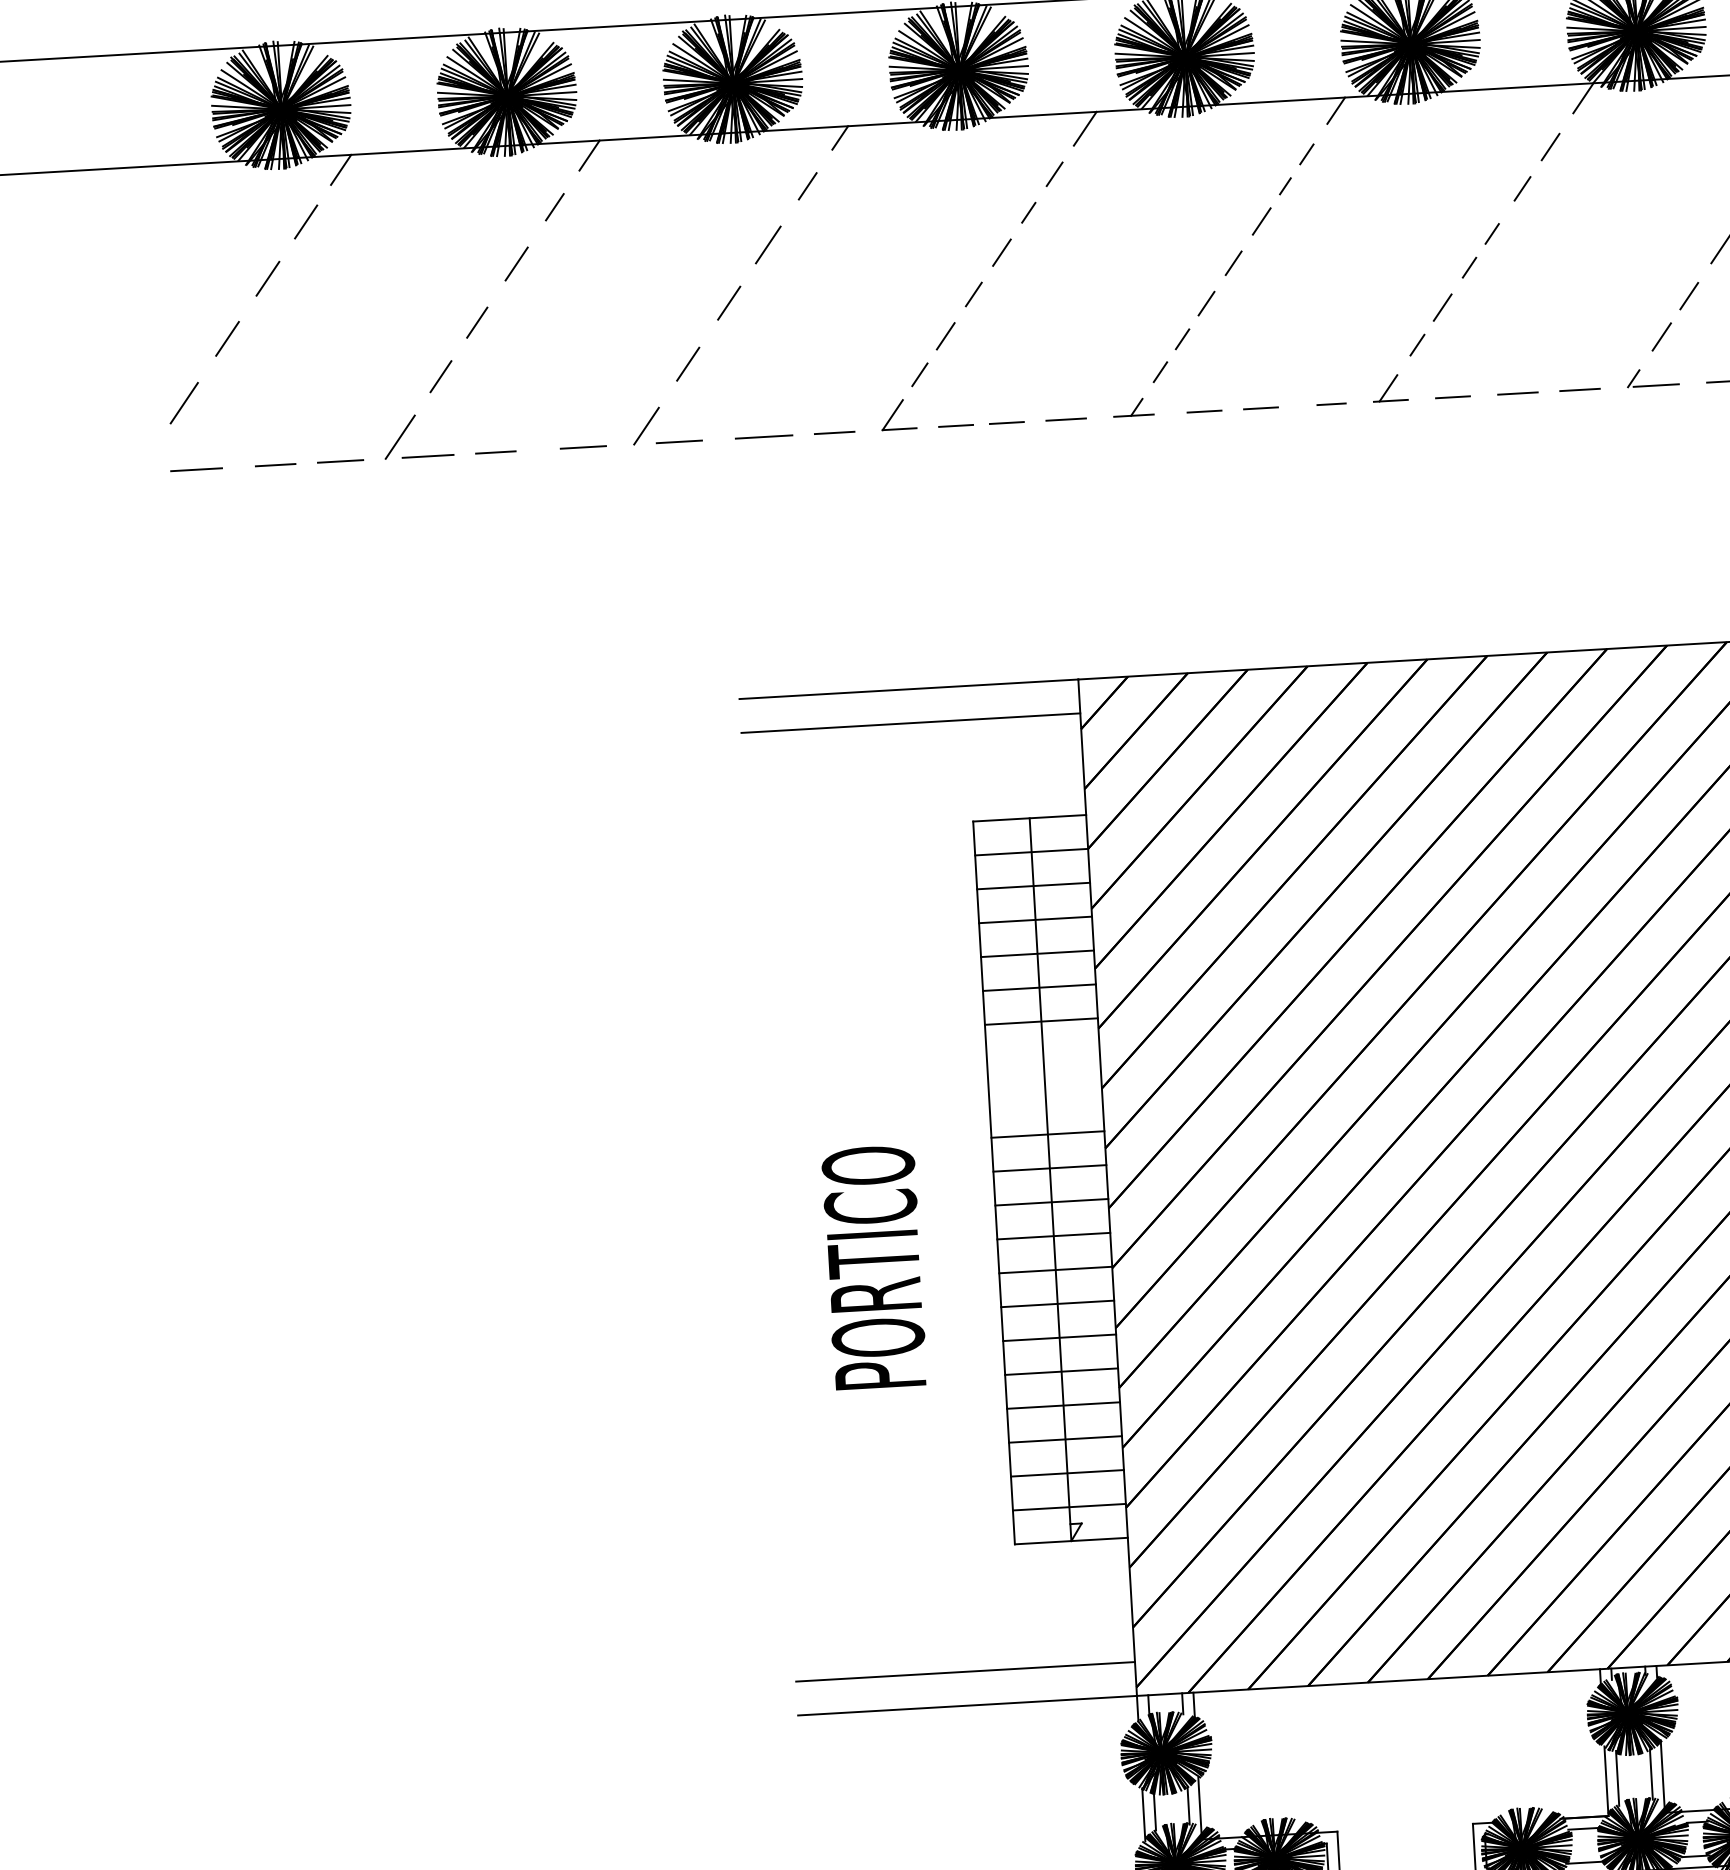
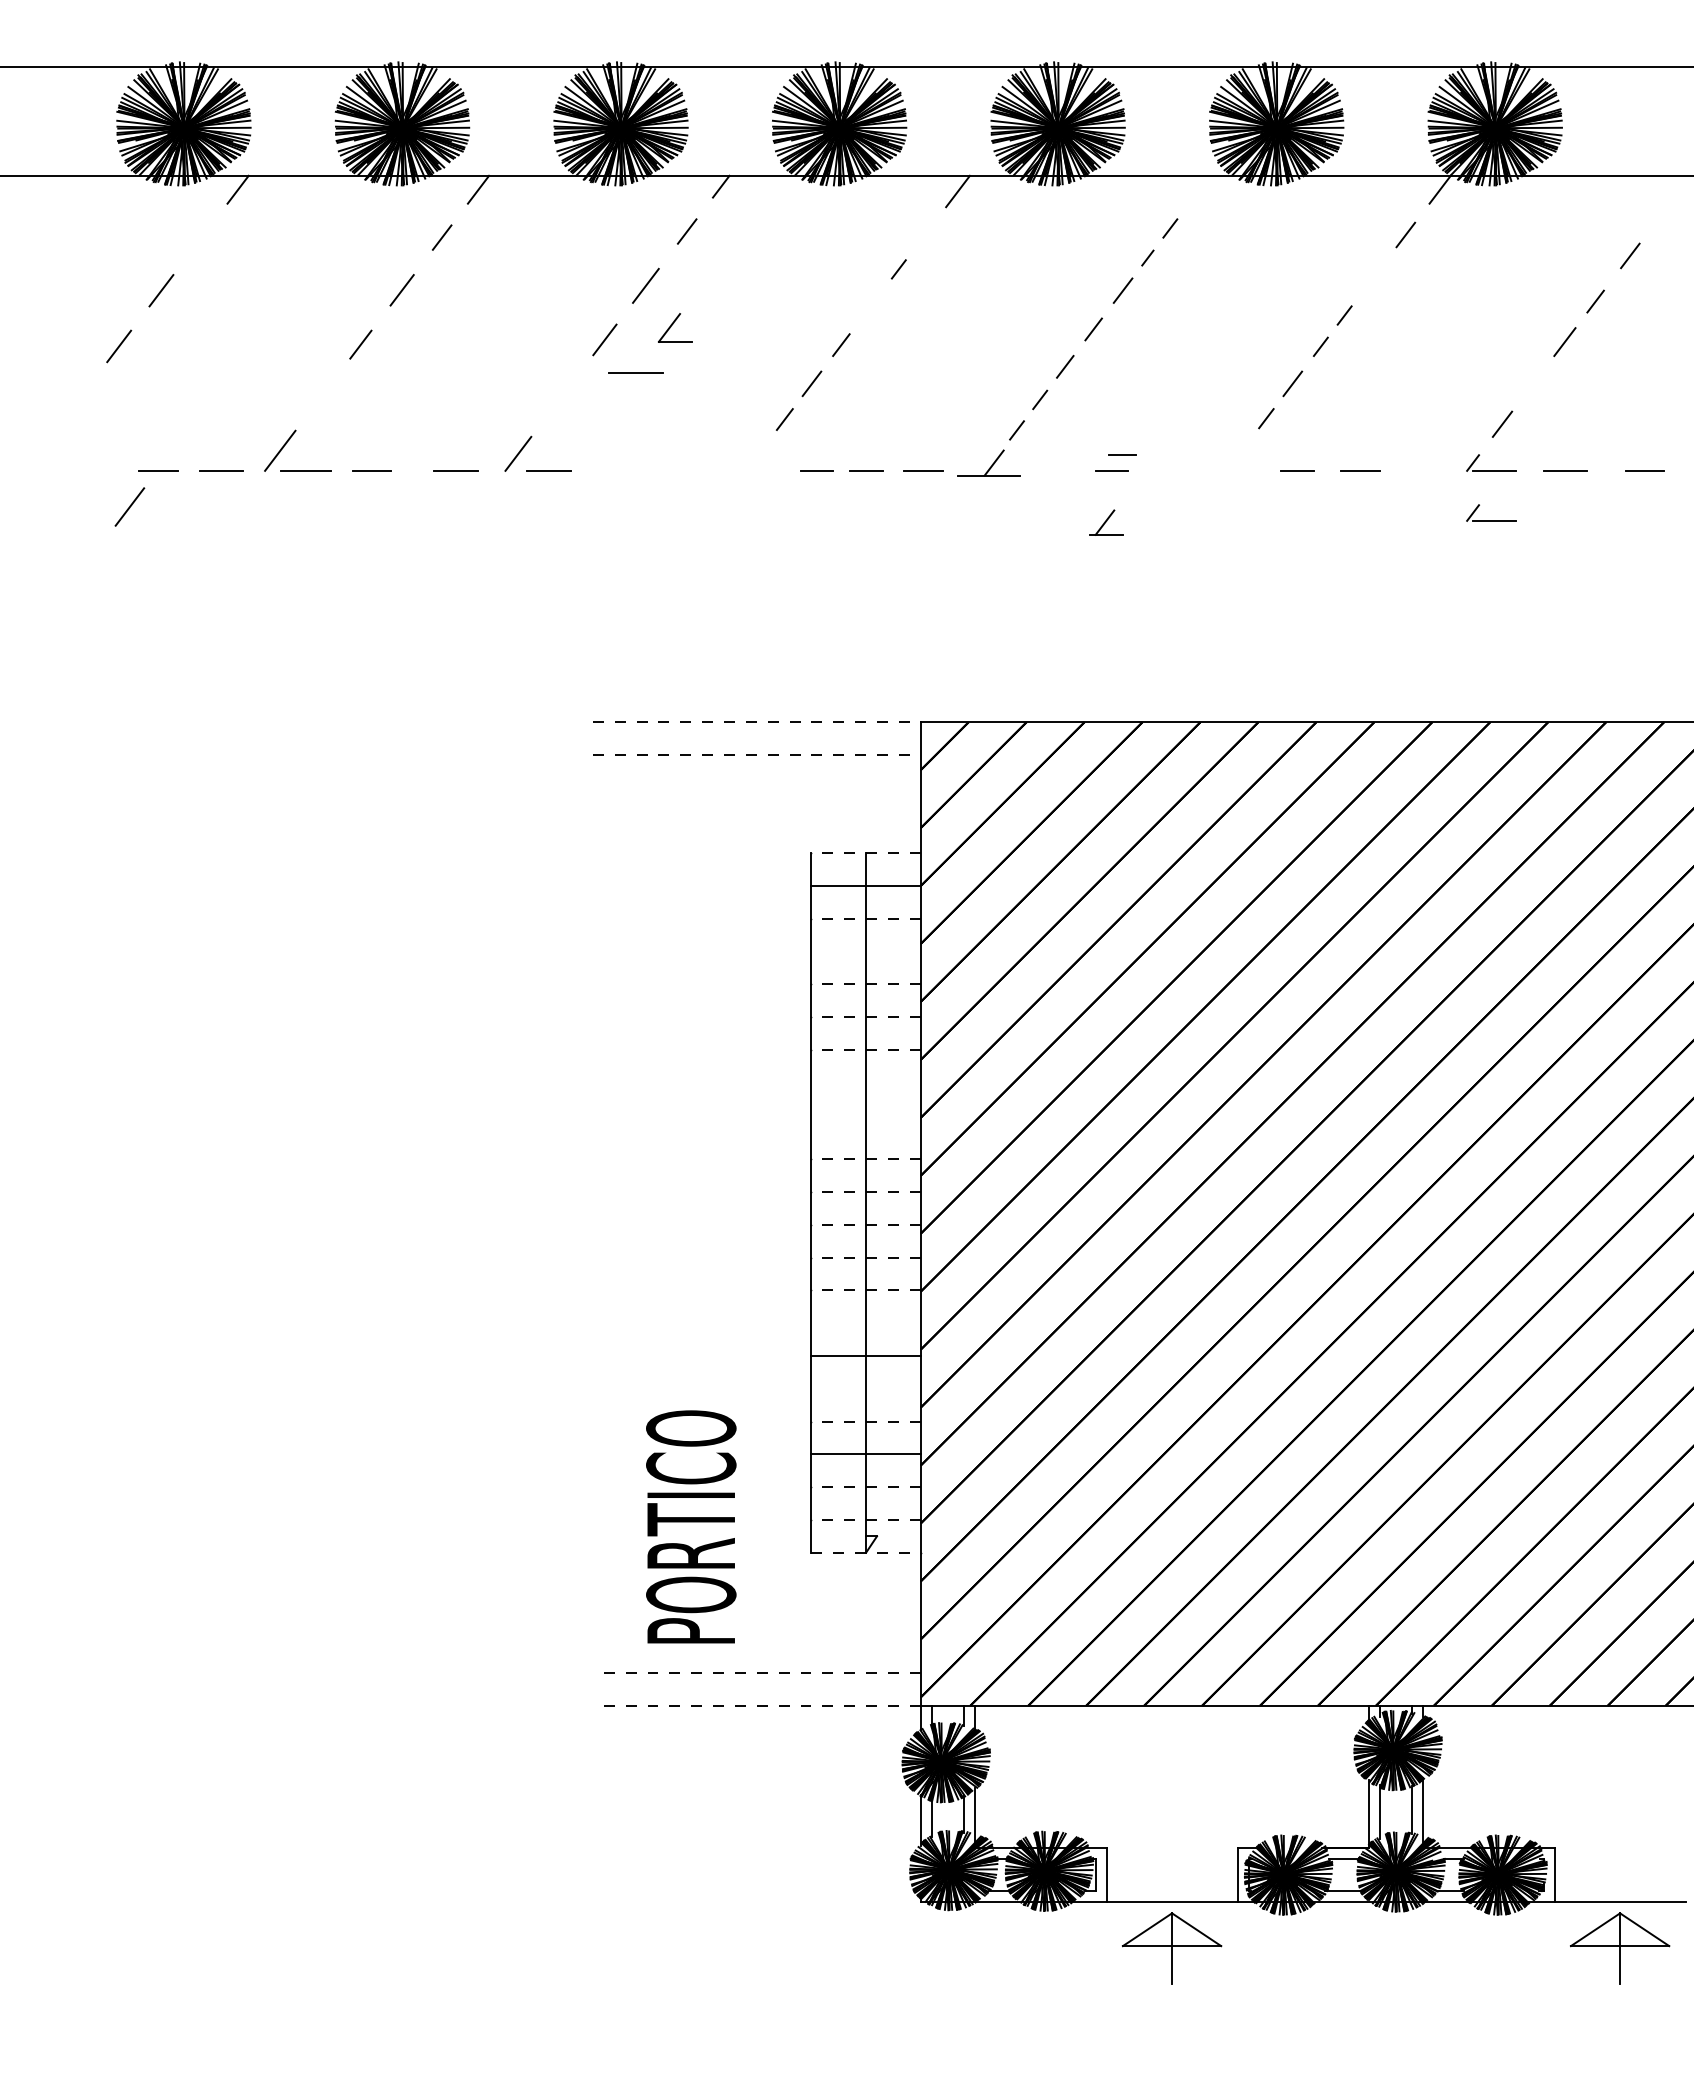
line: (1335, 110) -> (1200, 187), removed
line: (1054, 174) -> (925, 233), removed
line: (1522, 188) -> (1376, 273), removed
line: (306, 221) -> (201, 237), removed
line: (1001, 252) -> (870, 306), removed
line: (1688, 296) -> (1530, 386), removed
line: (687, 364) -> (561, 396), removed
line: (440, 376) -> (322, 394), removed
part: (1390, 388) -> (1106, 522), moved
line: (1579, 389) -> (1420, 470), removed
line: (183, 402) -> (129, 506), moved
line: (1331, 403) -> (1122, 454), moved
part: (1132, 407) -> (988, 462), size x1.6
line: (1204, 411) -> (1057, 470), removed
part: (898, 414) -> (675, 327), moved
line: (834, 432) -> (699, 470), removed
line: (763, 436) -> (635, 372), moved
part: (1656, 437) -> (1491, 520), added
line: (196, 469) -> (81, 470), removed
line: (908, 689) -> (756, 722), solid -> dashed
line: (910, 723) -> (756, 755), solid -> dashed
line: (1030, 818) -> (866, 853), solid -> dashed
line: (1033, 885) -> (866, 918), solid -> dashed
line: (1034, 919) -> (865, 951), removed
line: (1037, 953) -> (866, 984), solid -> dashed
line: (1039, 987) -> (866, 1017), solid -> dashed
line: (1041, 1022) -> (866, 1050), solid -> dashed
line: (1048, 1134) -> (866, 1159), solid -> dashed
line: (1050, 1168) -> (866, 1192), solid -> dashed
line: (1052, 1201) -> (866, 1224), solid -> dashed
line: (1054, 1235) -> (866, 1257), solid -> dashed
text: (874, 1267) -> (691, 1526), moved
line: (1056, 1270) -> (866, 1290), solid -> dashed
line: (1057, 1304) -> (865, 1323), removed
line: (1060, 1371) -> (865, 1388), removed
line: (1063, 1405) -> (866, 1421), solid -> dashed
line: (1067, 1473) -> (866, 1487), solid -> dashed
line: (1069, 1506) -> (866, 1519), solid -> dashed
line: (1071, 1540) -> (866, 1552), solid -> dashed
line: (965, 1671) -> (756, 1672), solid -> dashed
line: (967, 1705) -> (756, 1705), solid -> dashed

